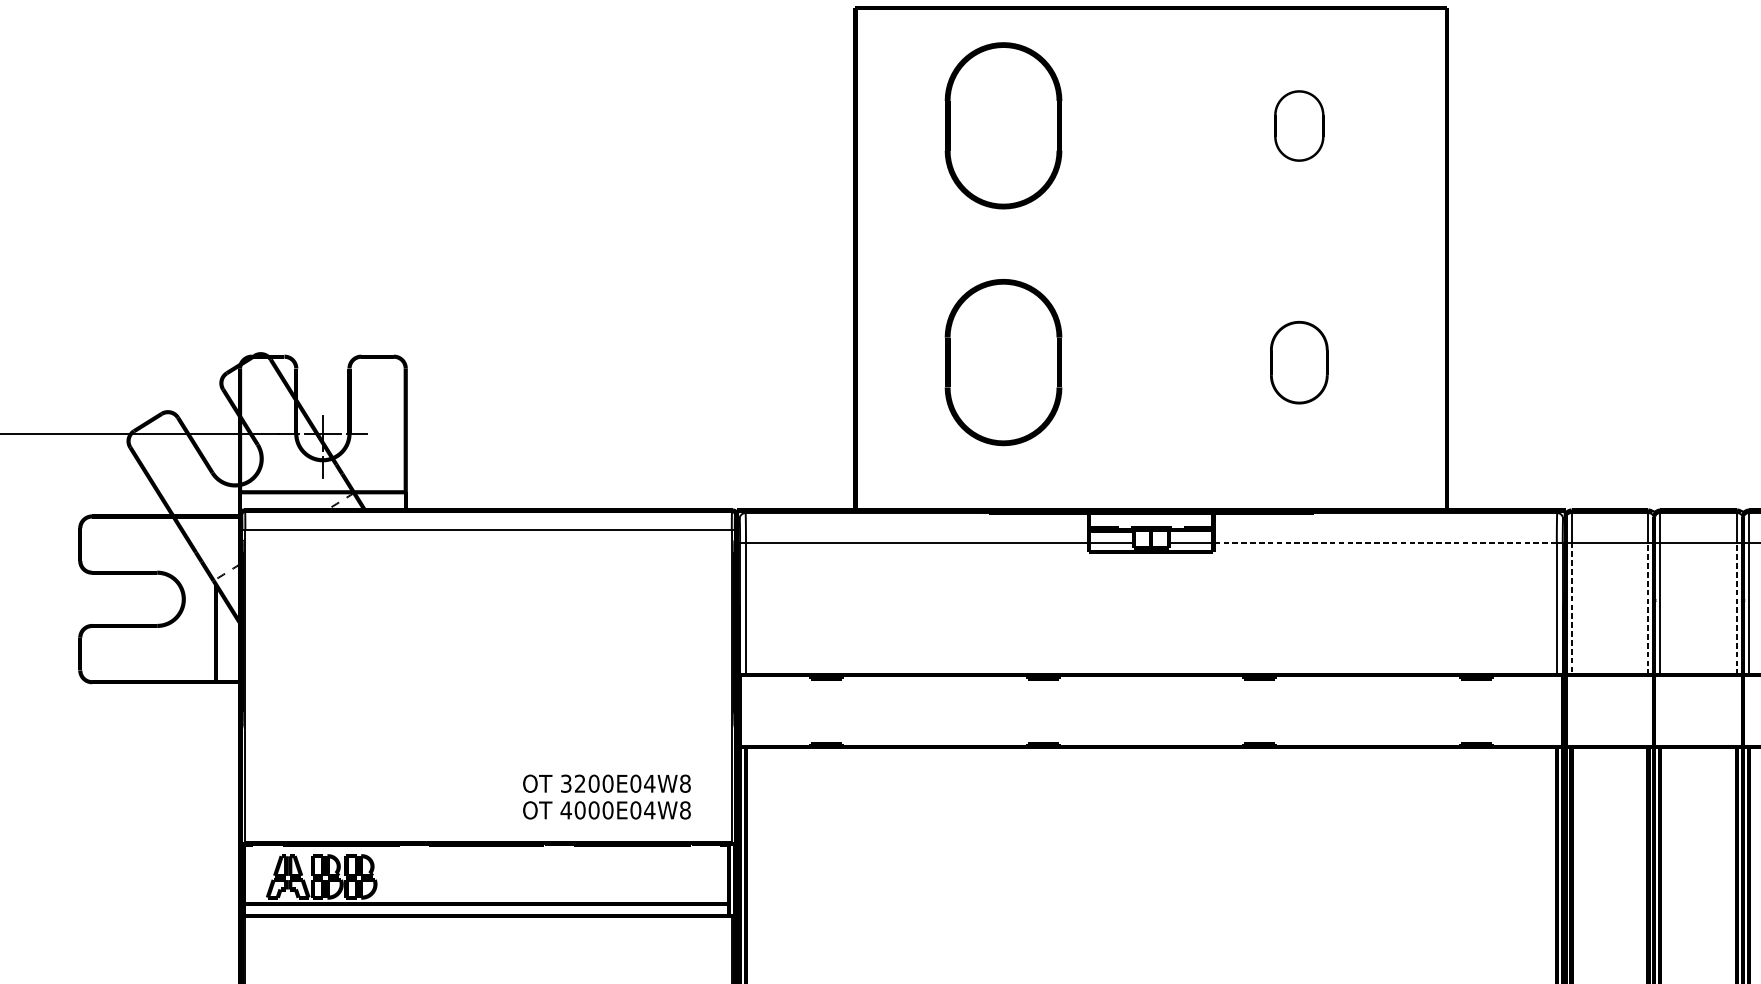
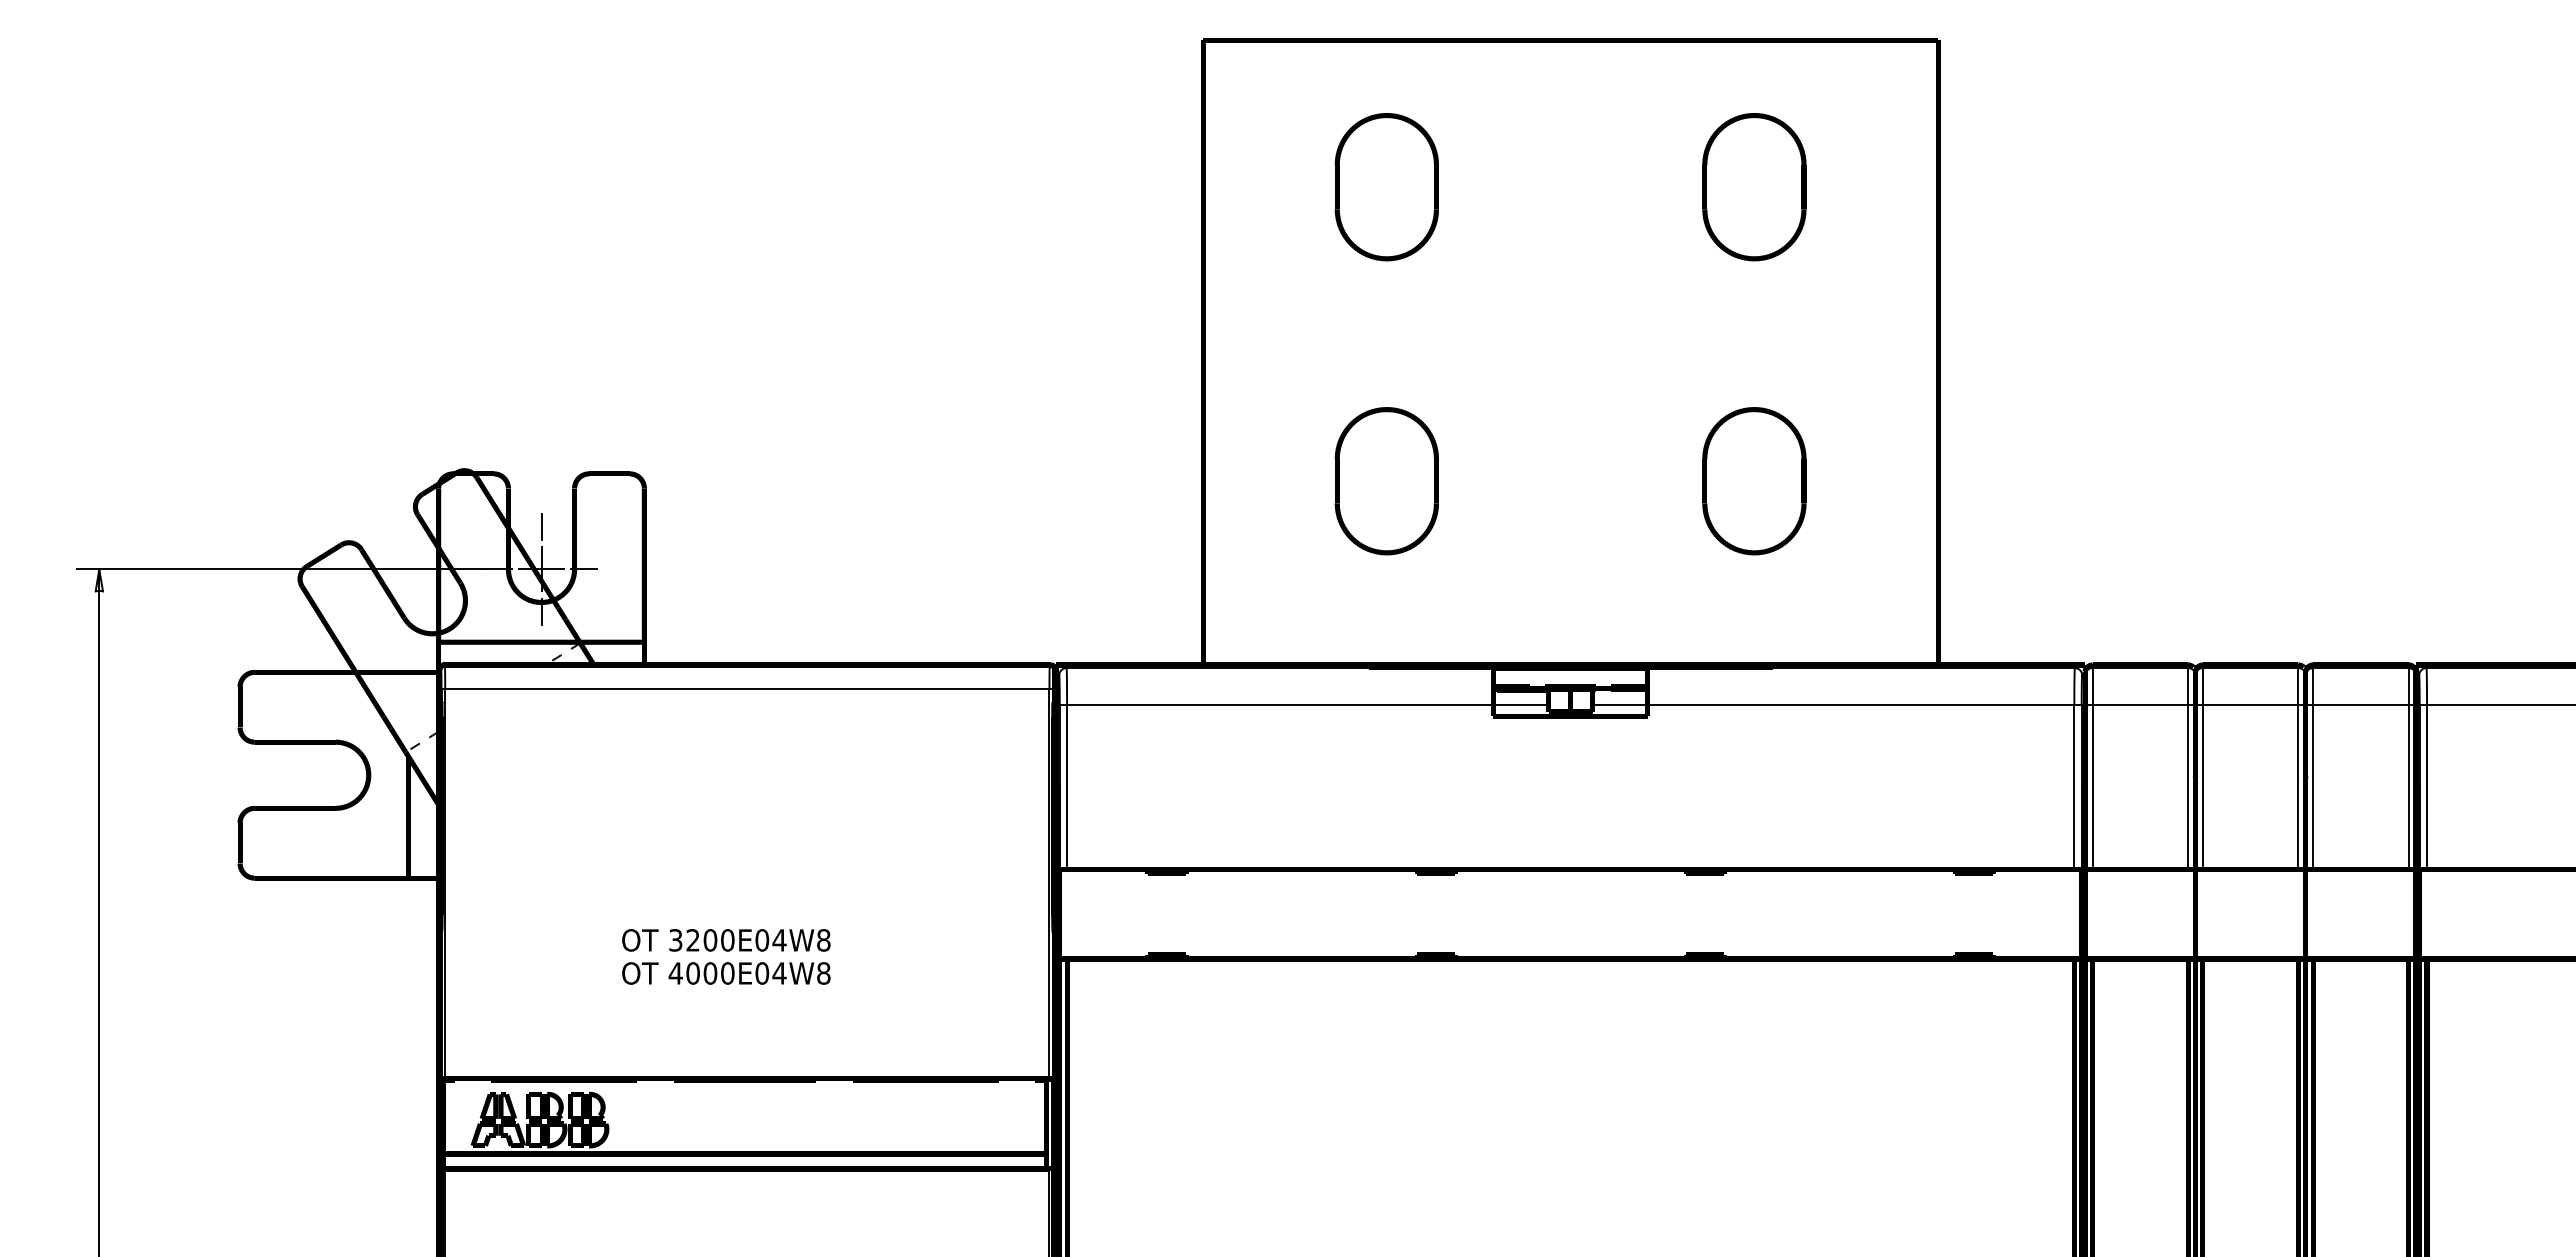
part: (1003, 126) -> (1386, 187), size x0.71
part: (1299, 126) -> (1754, 187), size x1.67
part: (1003, 362) -> (1386, 481), size x0.71
part: (1299, 362) -> (1754, 481), size x1.43
line: (322, 399) -> (541, 527), added
line: (1384, 542) -> (1860, 704), dashed -> solid
line: (1648, 608) -> (2188, 786), dashed -> solid
line: (1737, 608) -> (2298, 786), dashed -> solid
line: (1571, 609) -> (2092, 787), dashed -> solid
text: (607, 796) -> (726, 956), moved

